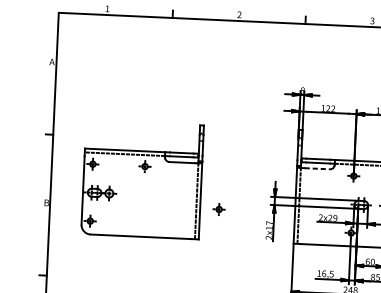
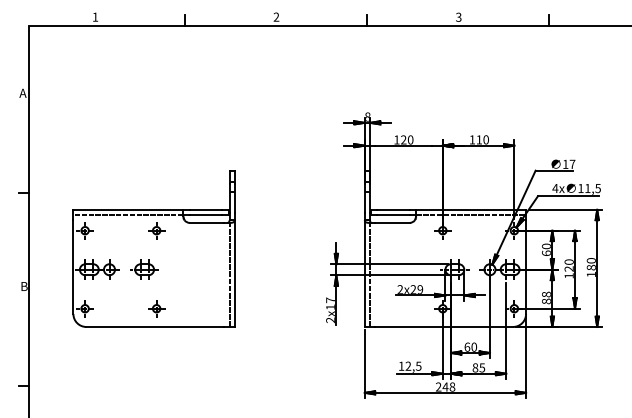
text: (333, 108) -> (410, 139), 122 -> 120
line: (317, 168) -> (392, 222), dashed -> solid
part: (134, 194) -> (144, 269), added
part: (218, 209) -> (156, 308), moved
text: (324, 273) -> (408, 365), 16,5 -> 12,5

